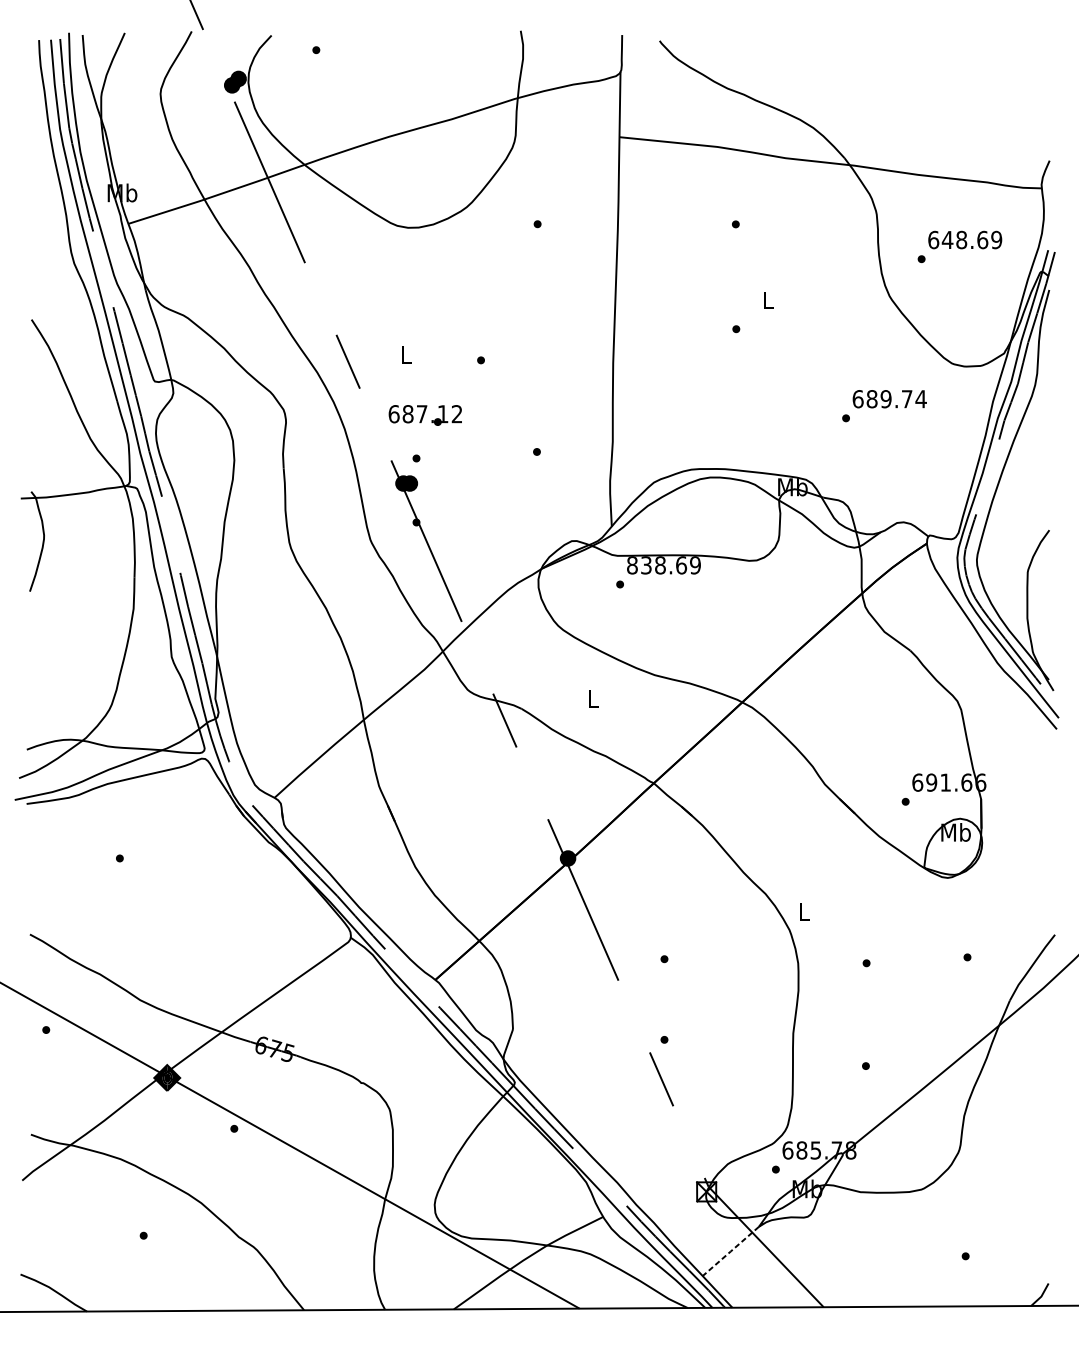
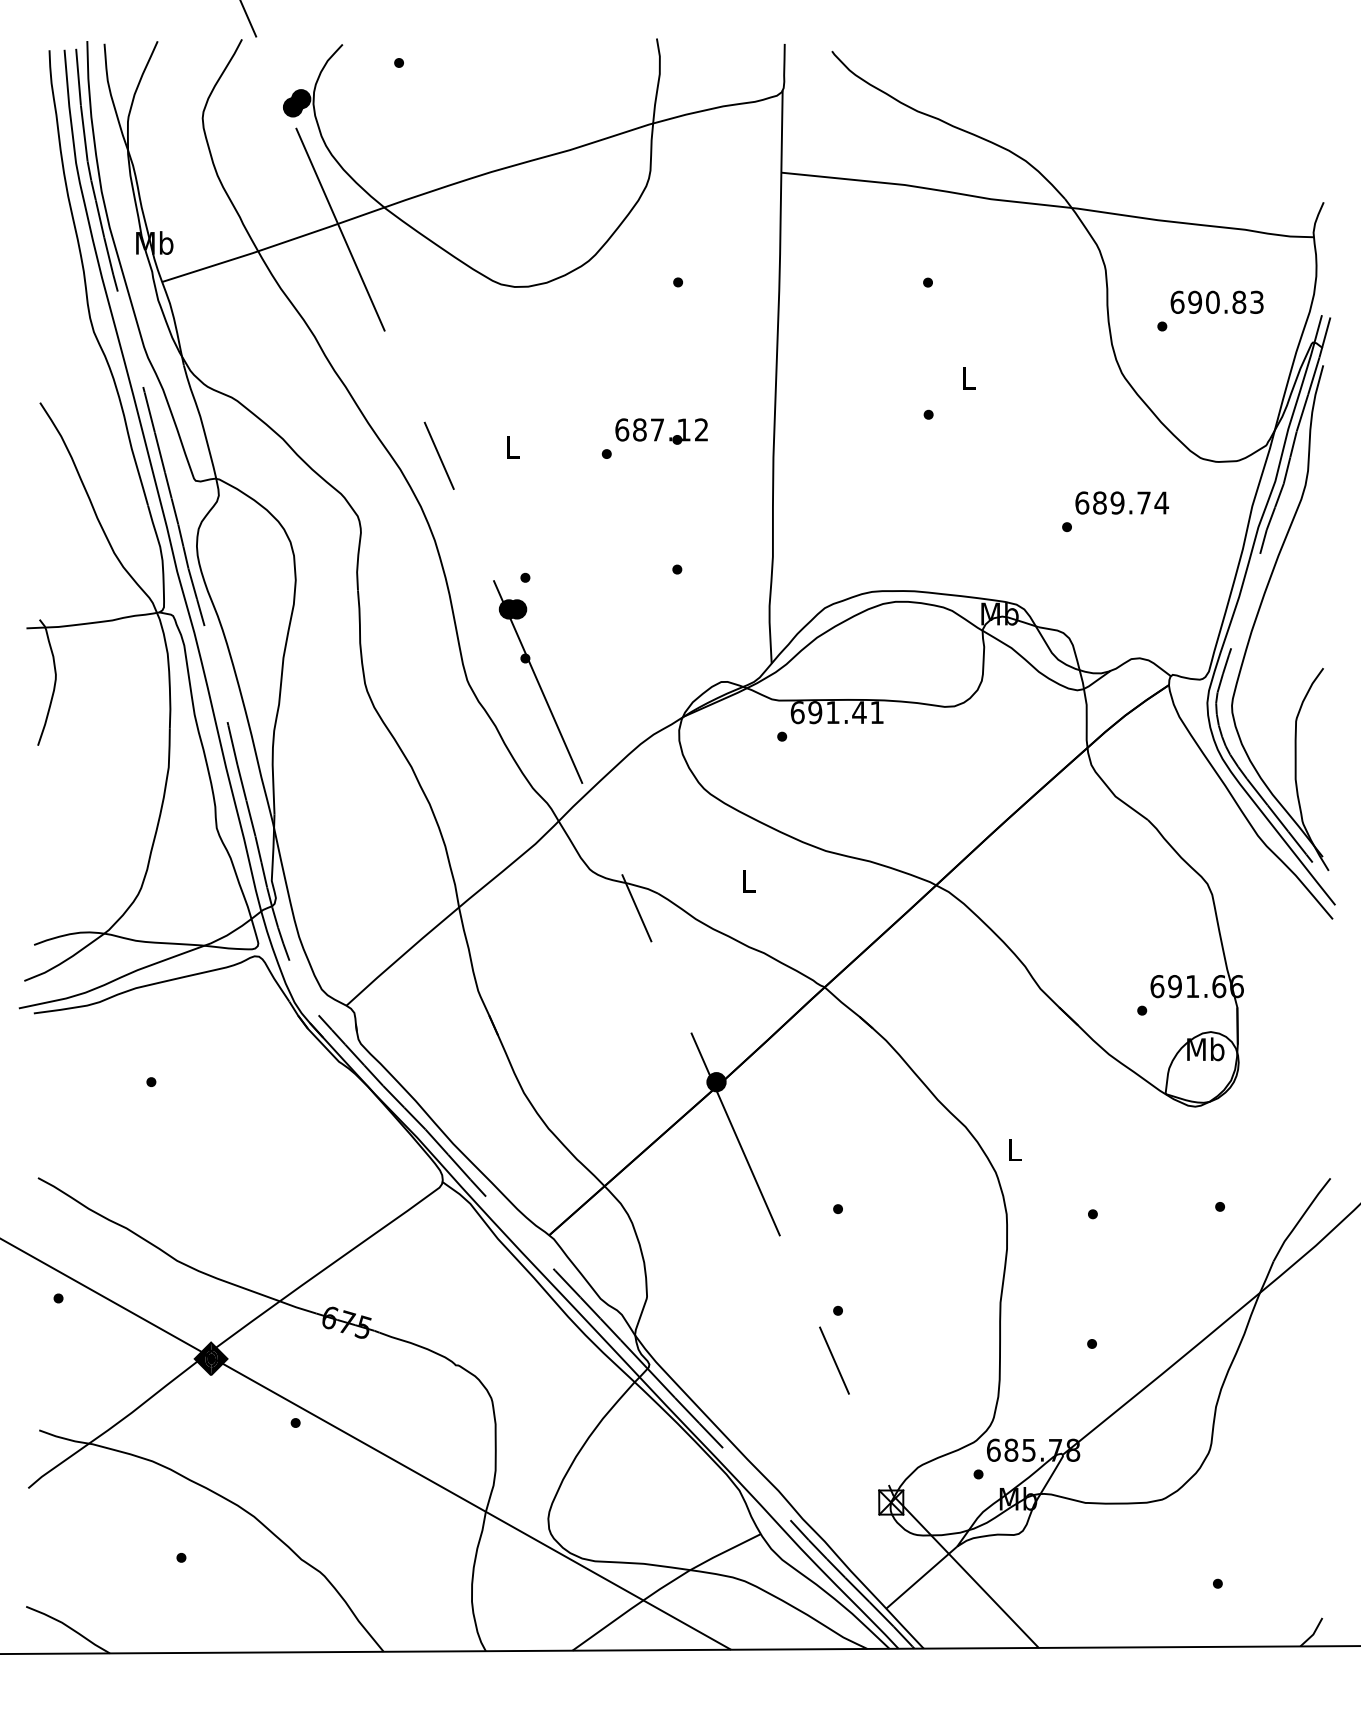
text: (971, 239) -> (1225, 301), 648.69 -> 690.83
text: (425, 415) -> (661, 431), moved
text: (664, 565) -> (837, 712), 838.69 -> 691.41
line: (730, 1251) -> (921, 1577), dashed -> solid

